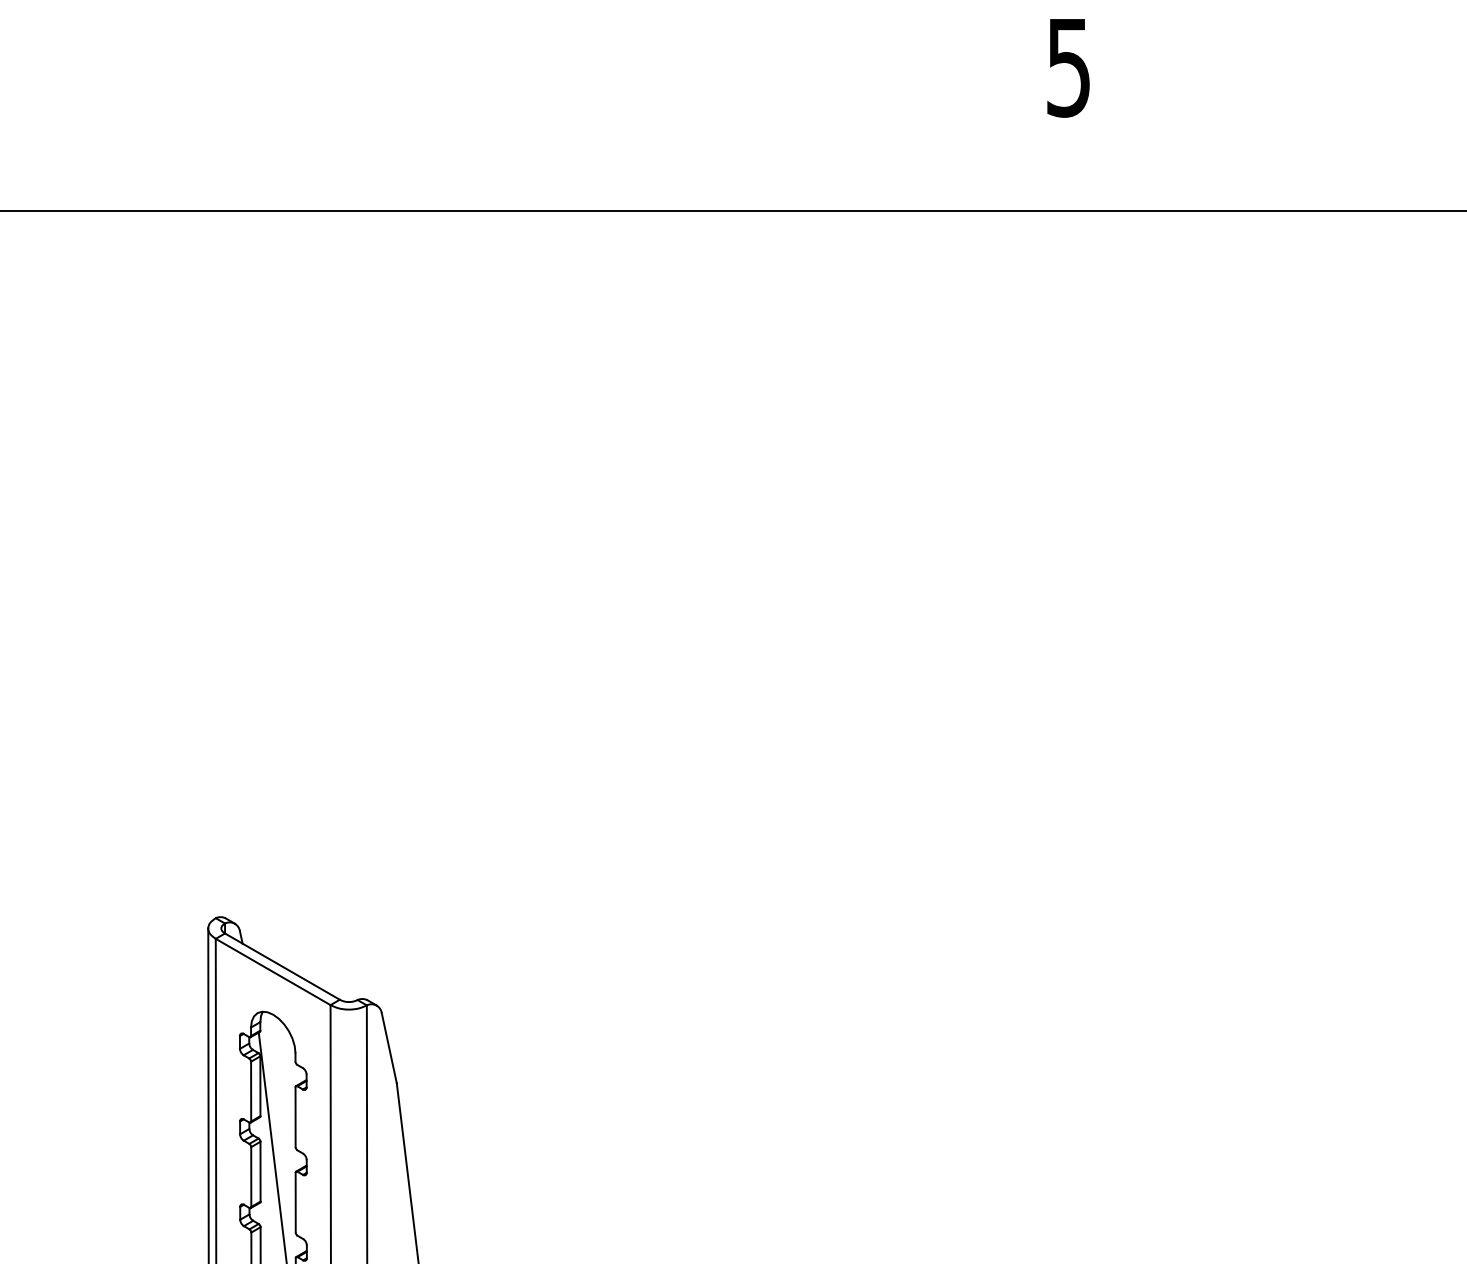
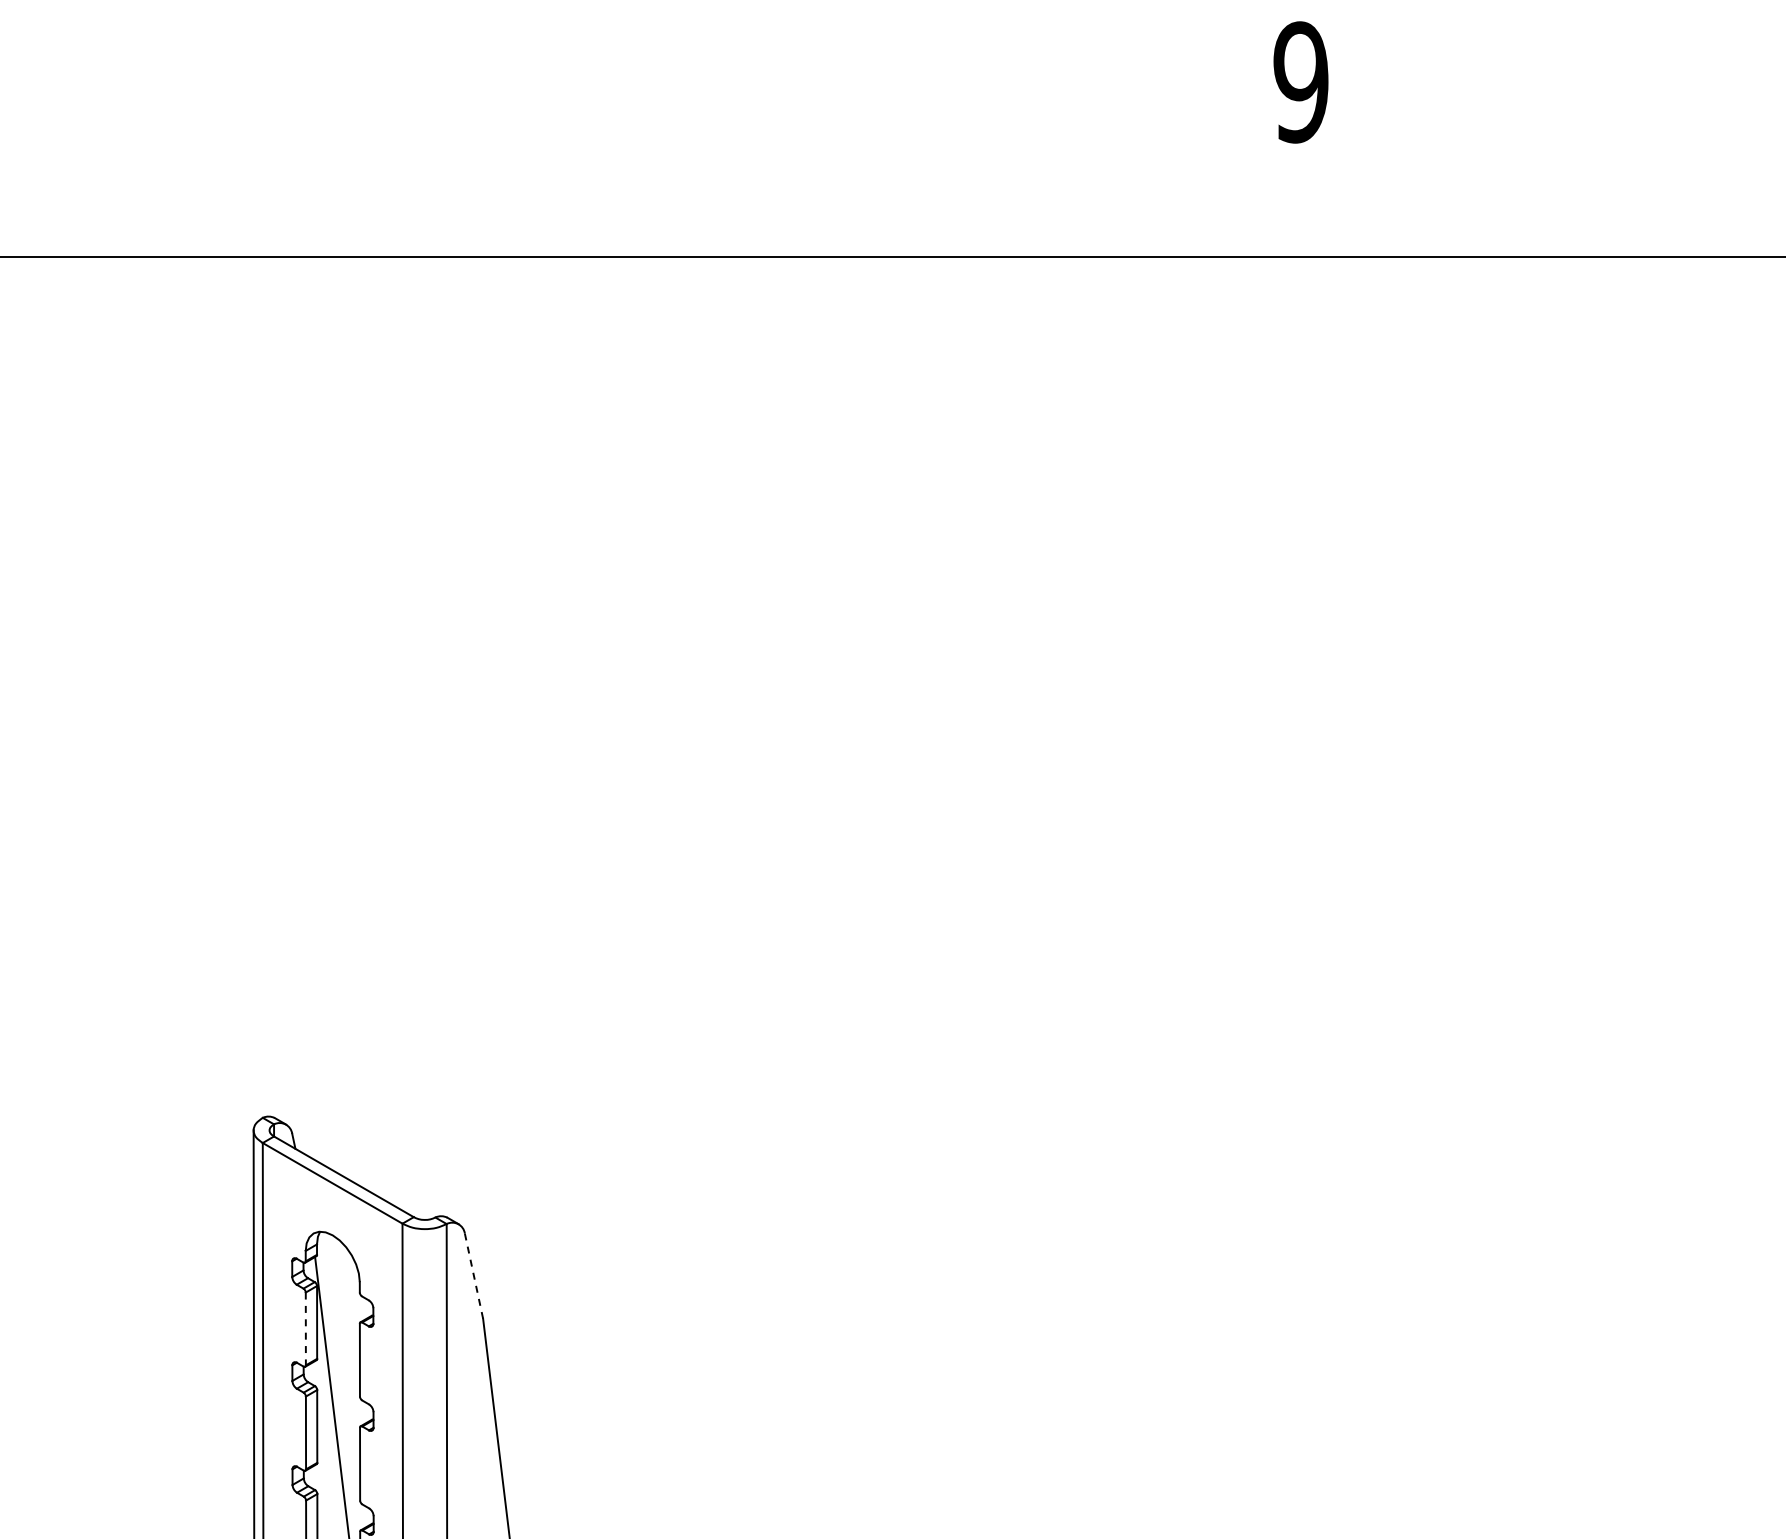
text: (1068, 67) -> (1300, 82), 5 -> 9
line: (389, 1048) -> (474, 1276), solid -> dashed
line: (250, 1092) -> (305, 1329), solid -> dashed

